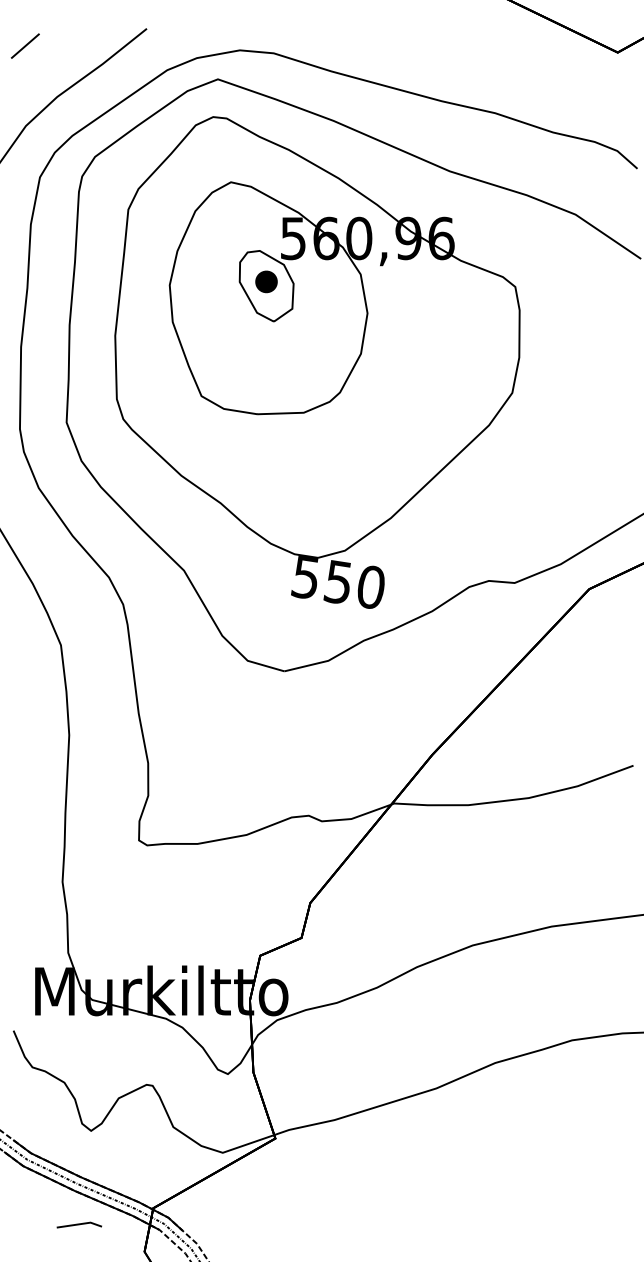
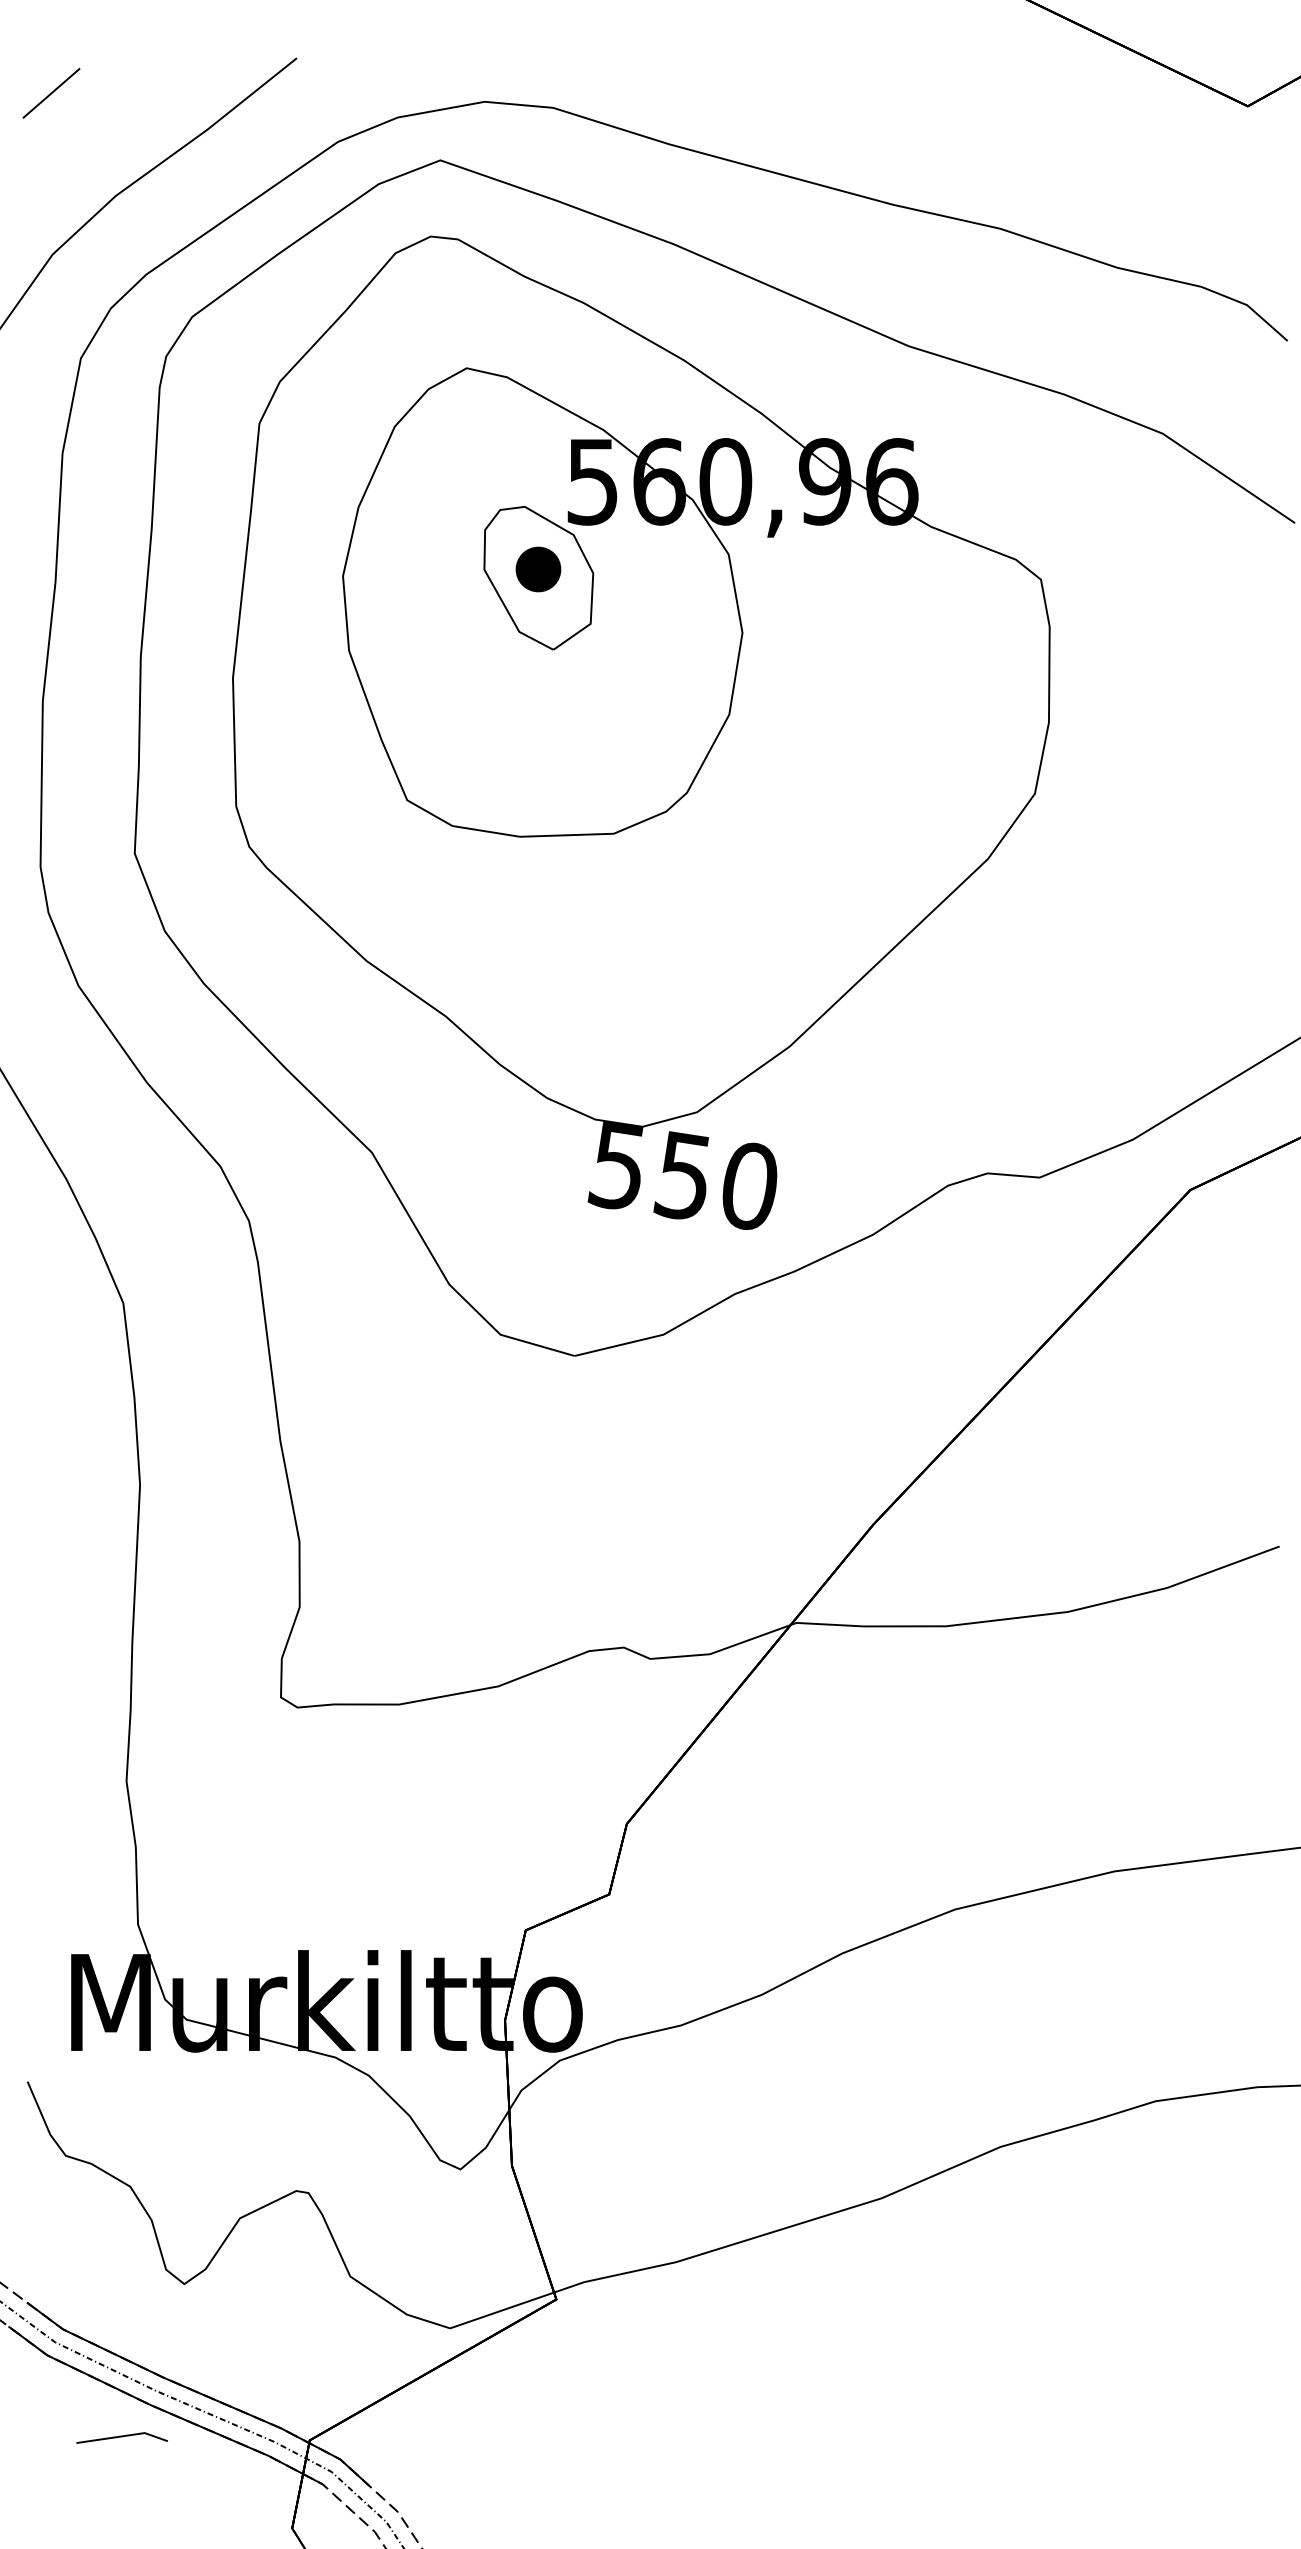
line: (79, 1224) -> (122, 2436), moved

